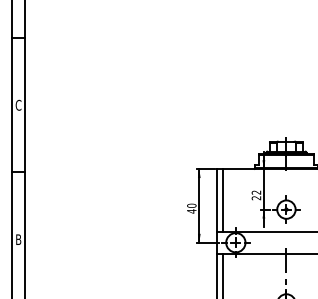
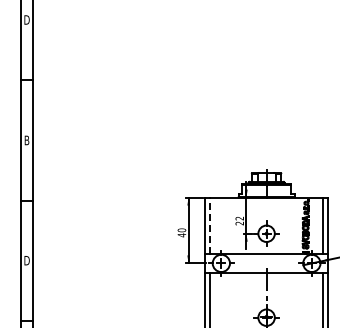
text: (18, 105) -> (26, 140), C -> B
line: (222, 200) -> (209, 225), solid -> dashed
text: (18, 239) -> (26, 260), B -> D

